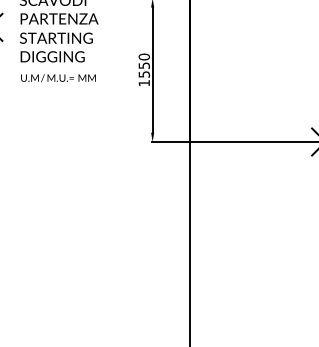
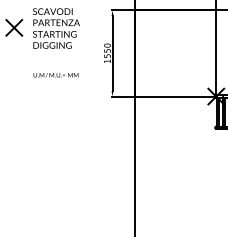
text: (57, 78) -> (55, 75), moved

